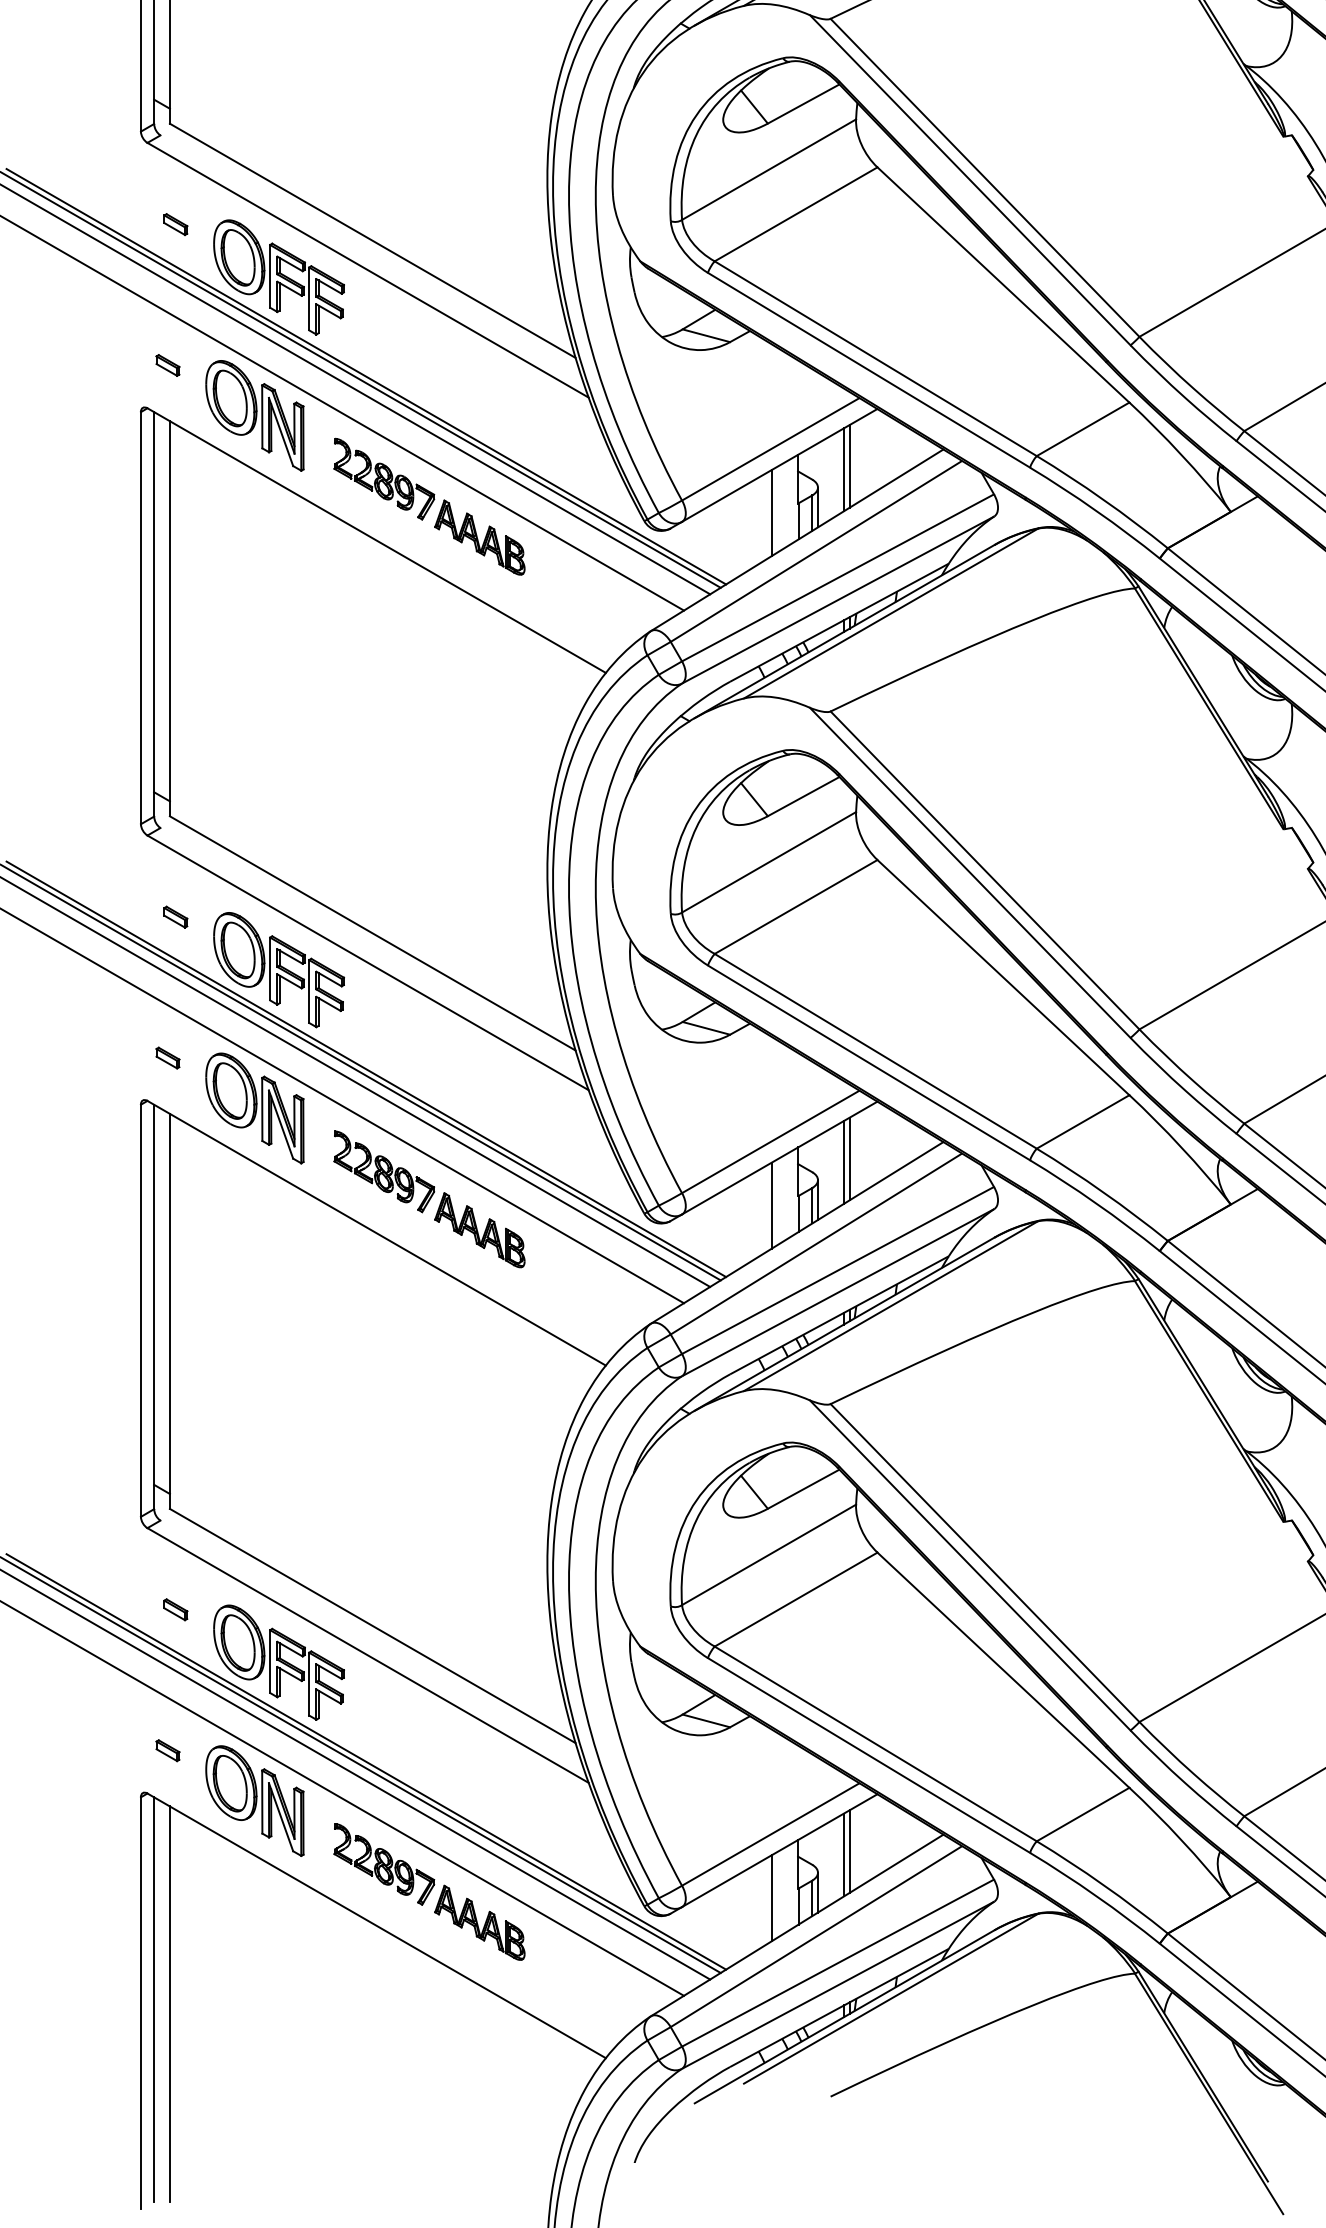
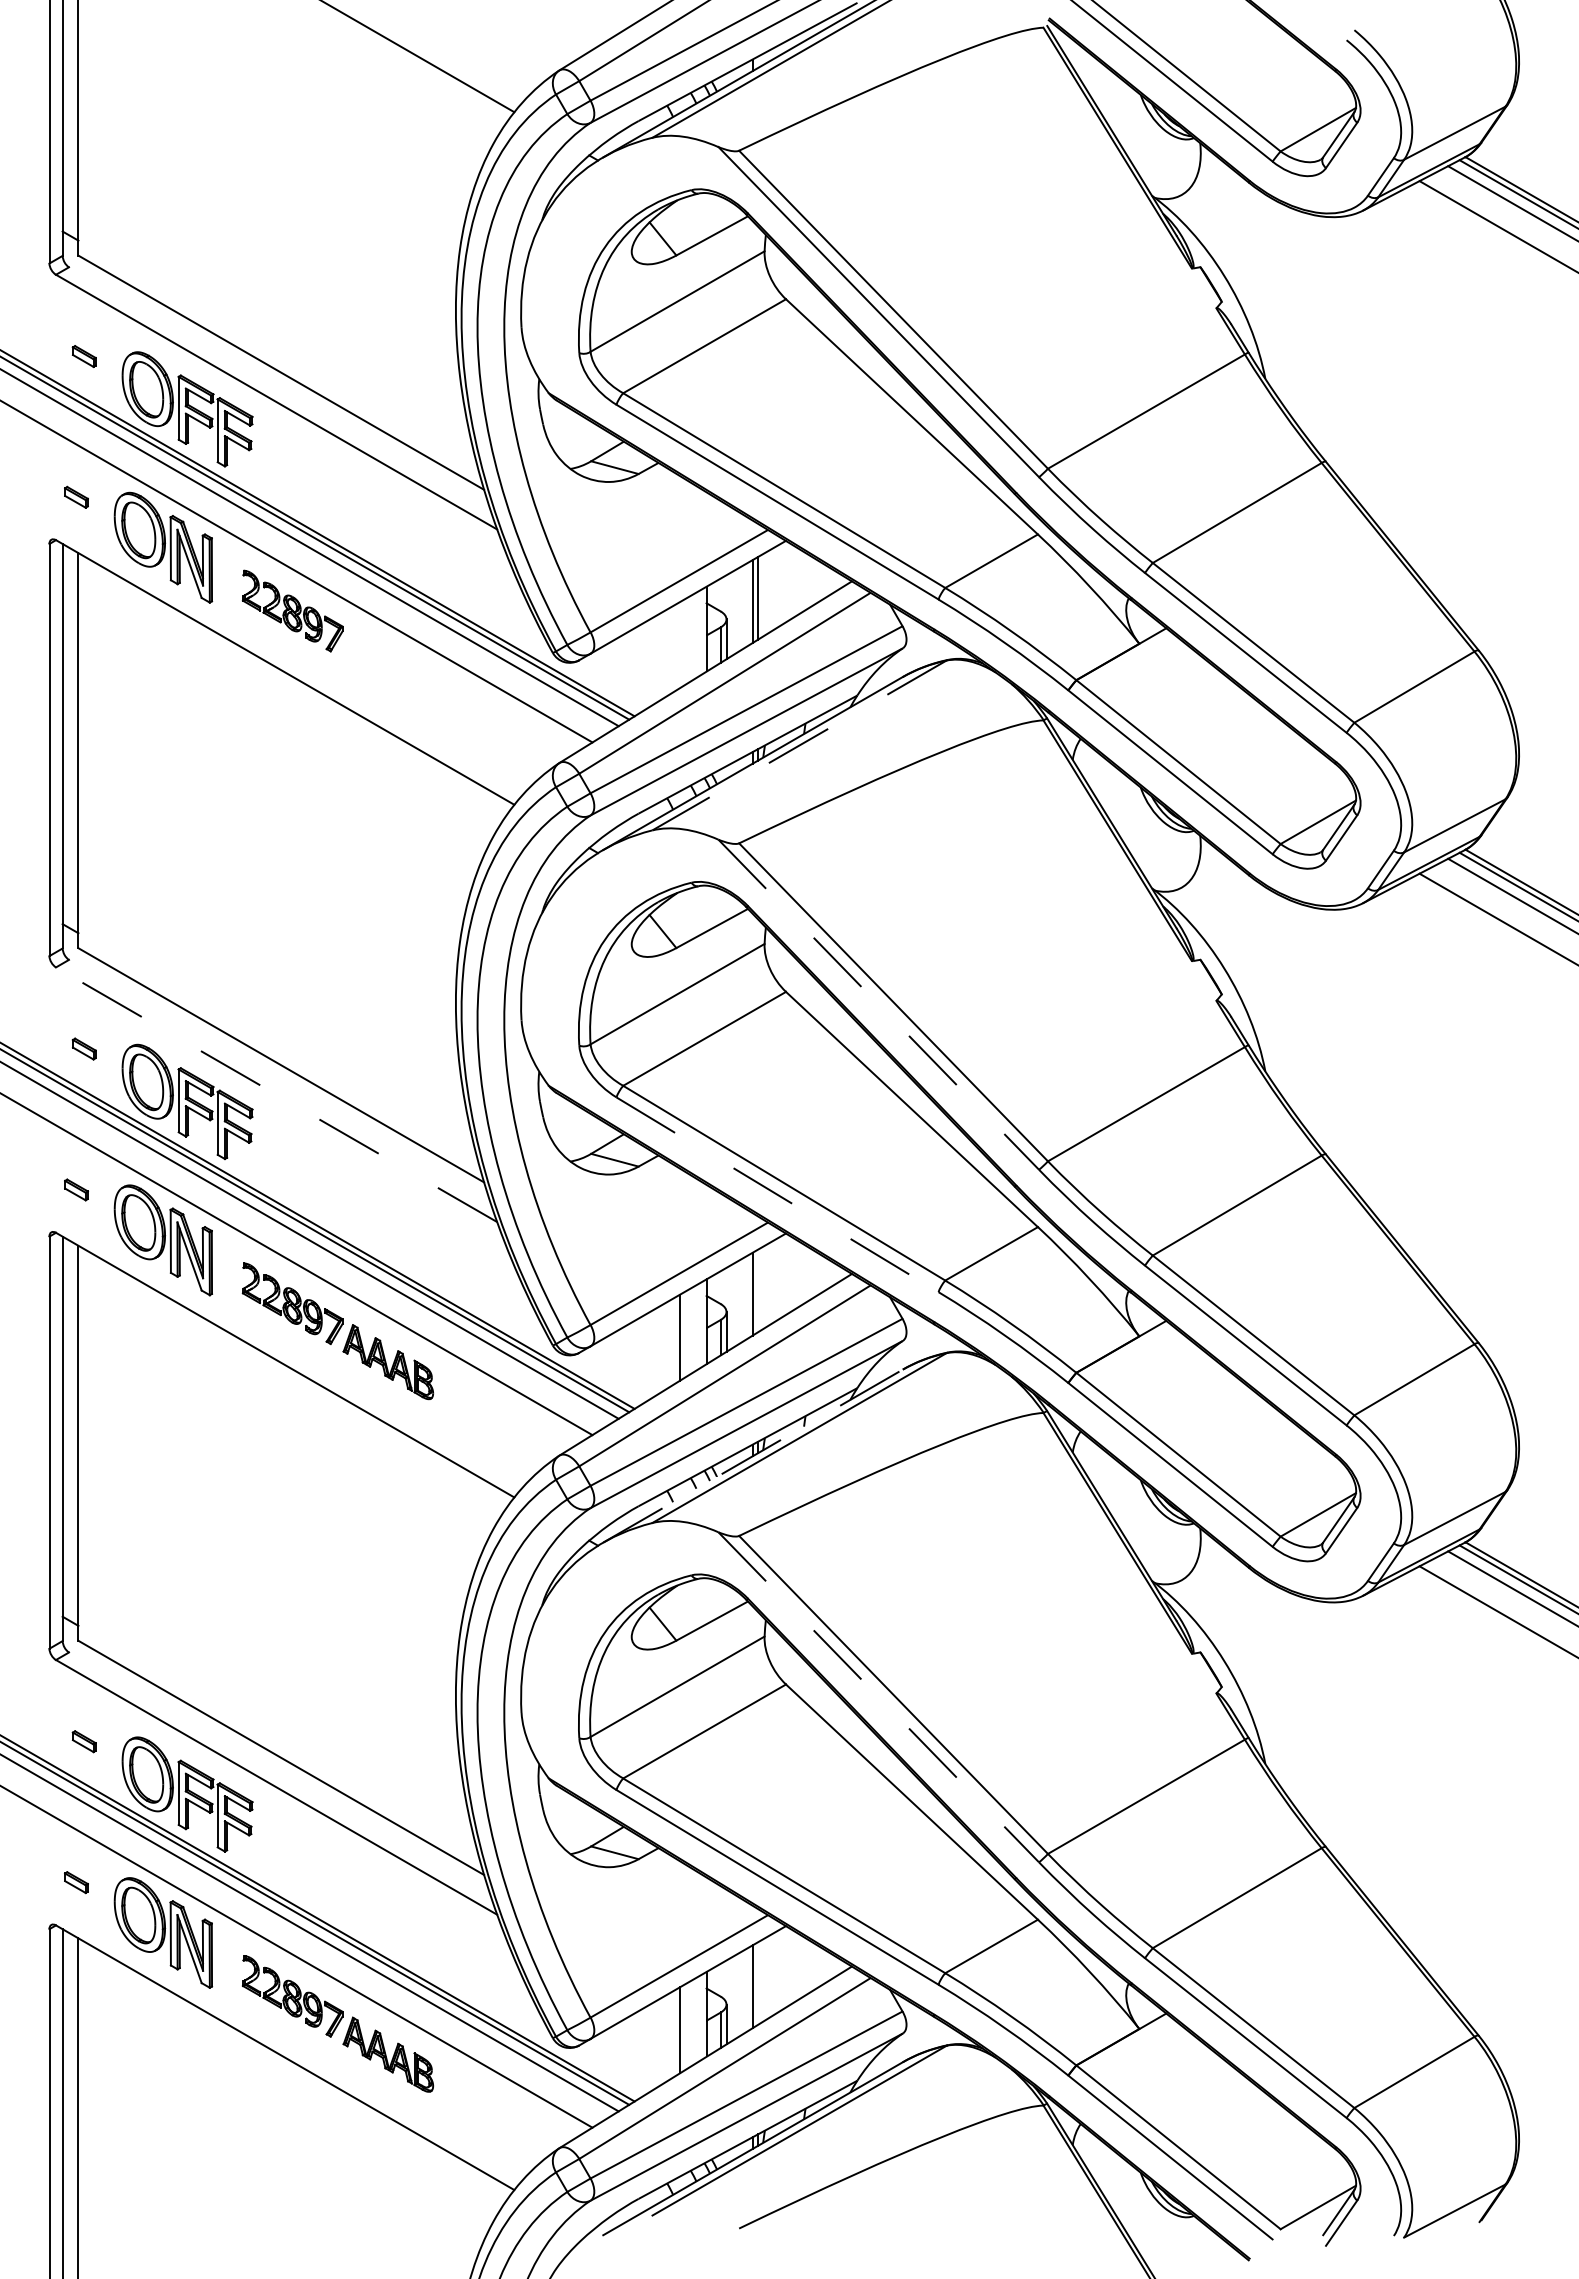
line: (771, 513) -> (680, 645), removed
part: (478, 537) -> (387, 669), removed
line: (890, 613) -> (799, 745), solid -> dashed
line: (970, 873) -> (879, 1005), solid -> dashed
line: (367, 962) -> (276, 1094), solid -> dashed
line: (869, 1063) -> (778, 1195), solid -> dashed
line: (849, 1158) -> (758, 1290), removed
line: (844, 1324) -> (753, 1456), solid -> dashed
line: (970, 1565) -> (879, 1697), solid -> dashed
line: (849, 1851) -> (758, 1983), removed

